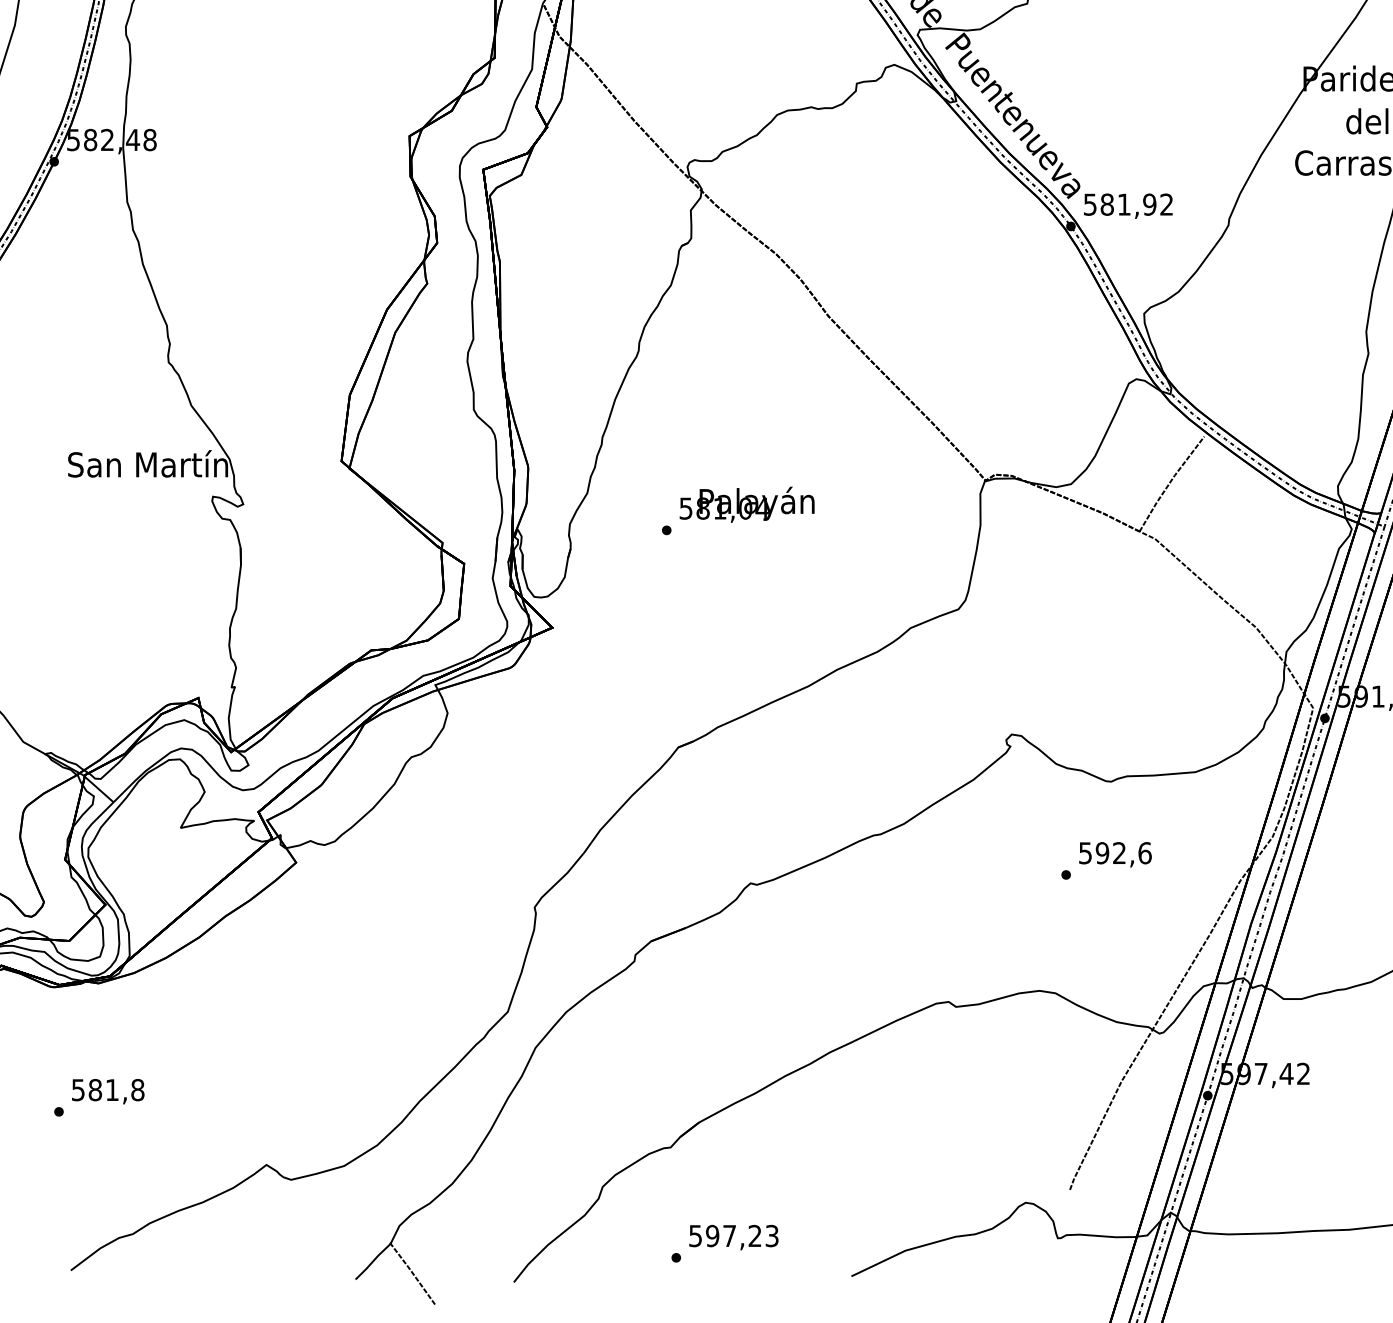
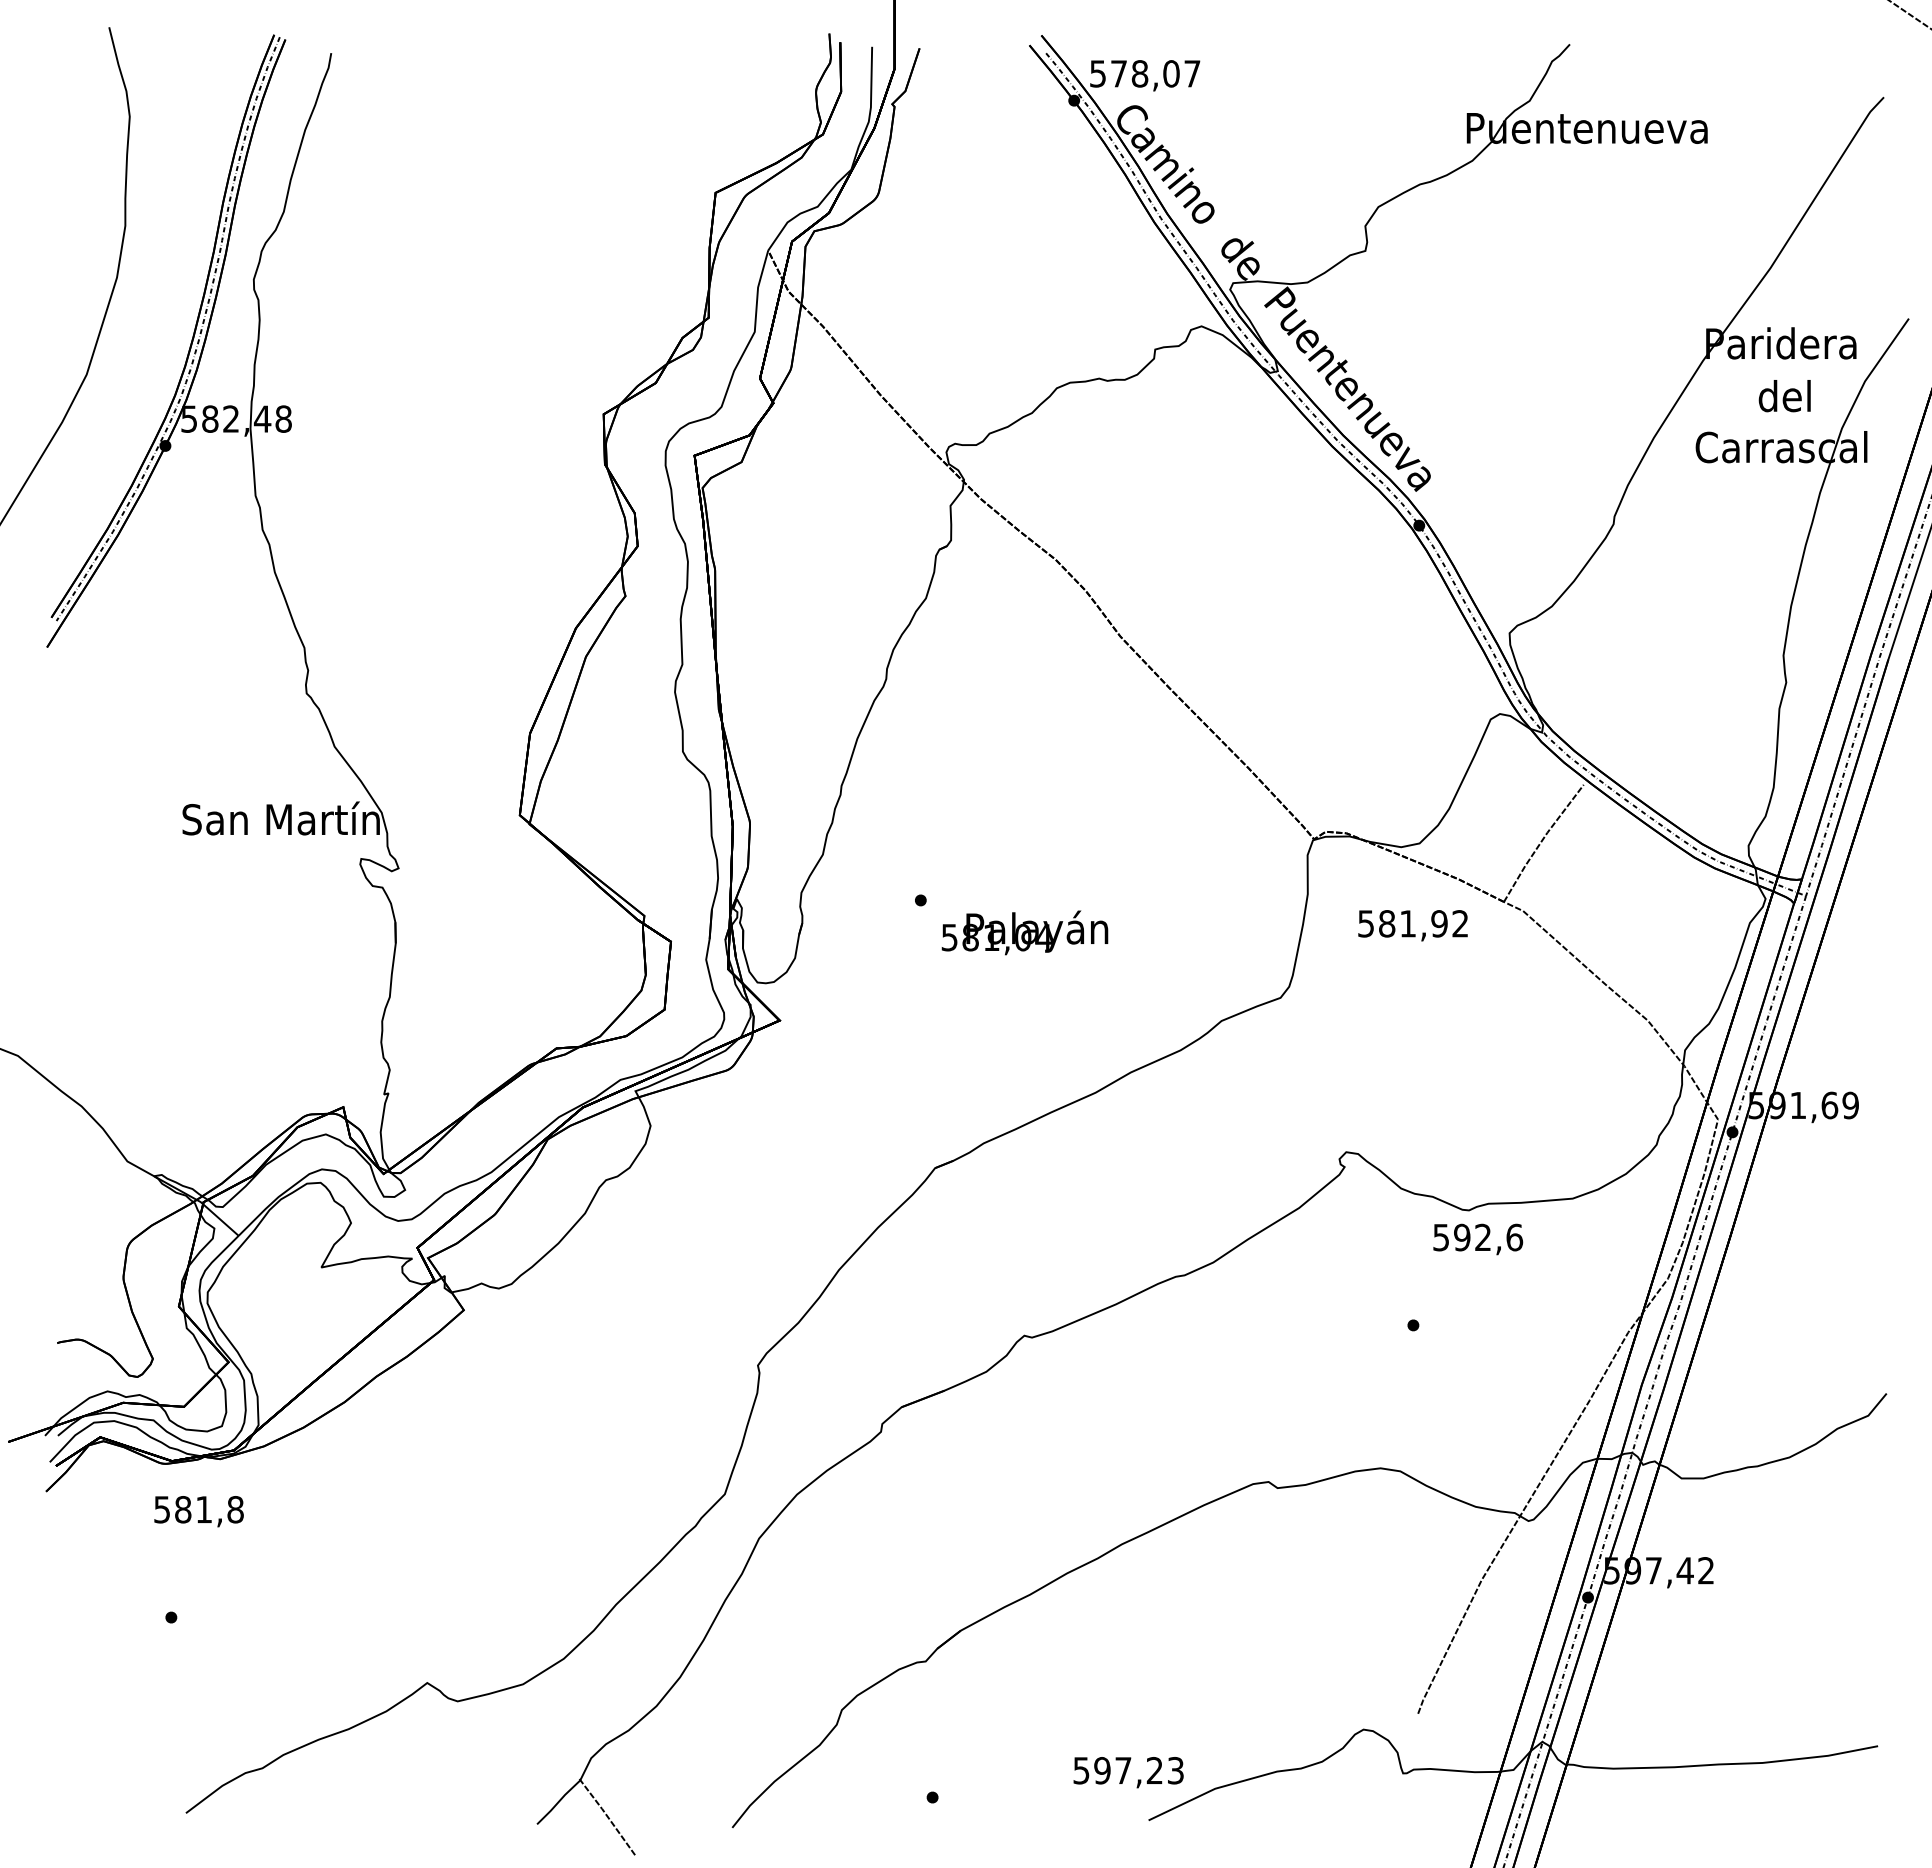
text: (1127, 206) -> (1412, 925), moved
text: (746, 504) -> (1024, 932), moved
text: (1115, 854) -> (1478, 1239), moved
text: (107, 1091) -> (198, 1511), moved
text: (733, 1237) -> (1128, 1772), moved

